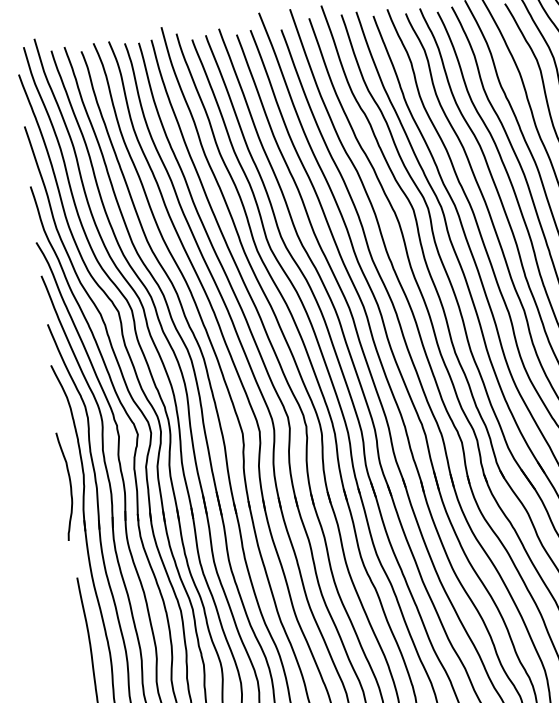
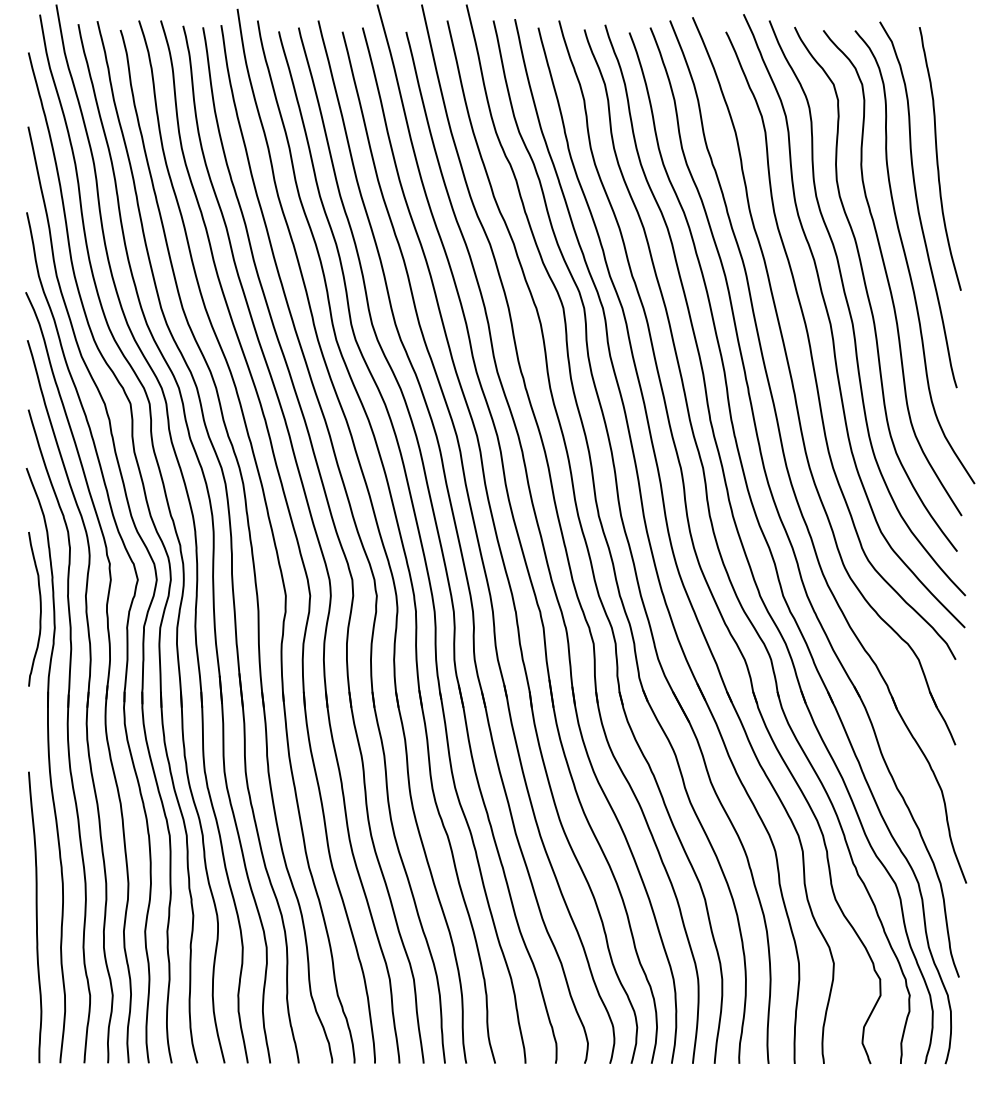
curve: (70, 486) -> (40, 609), moved

